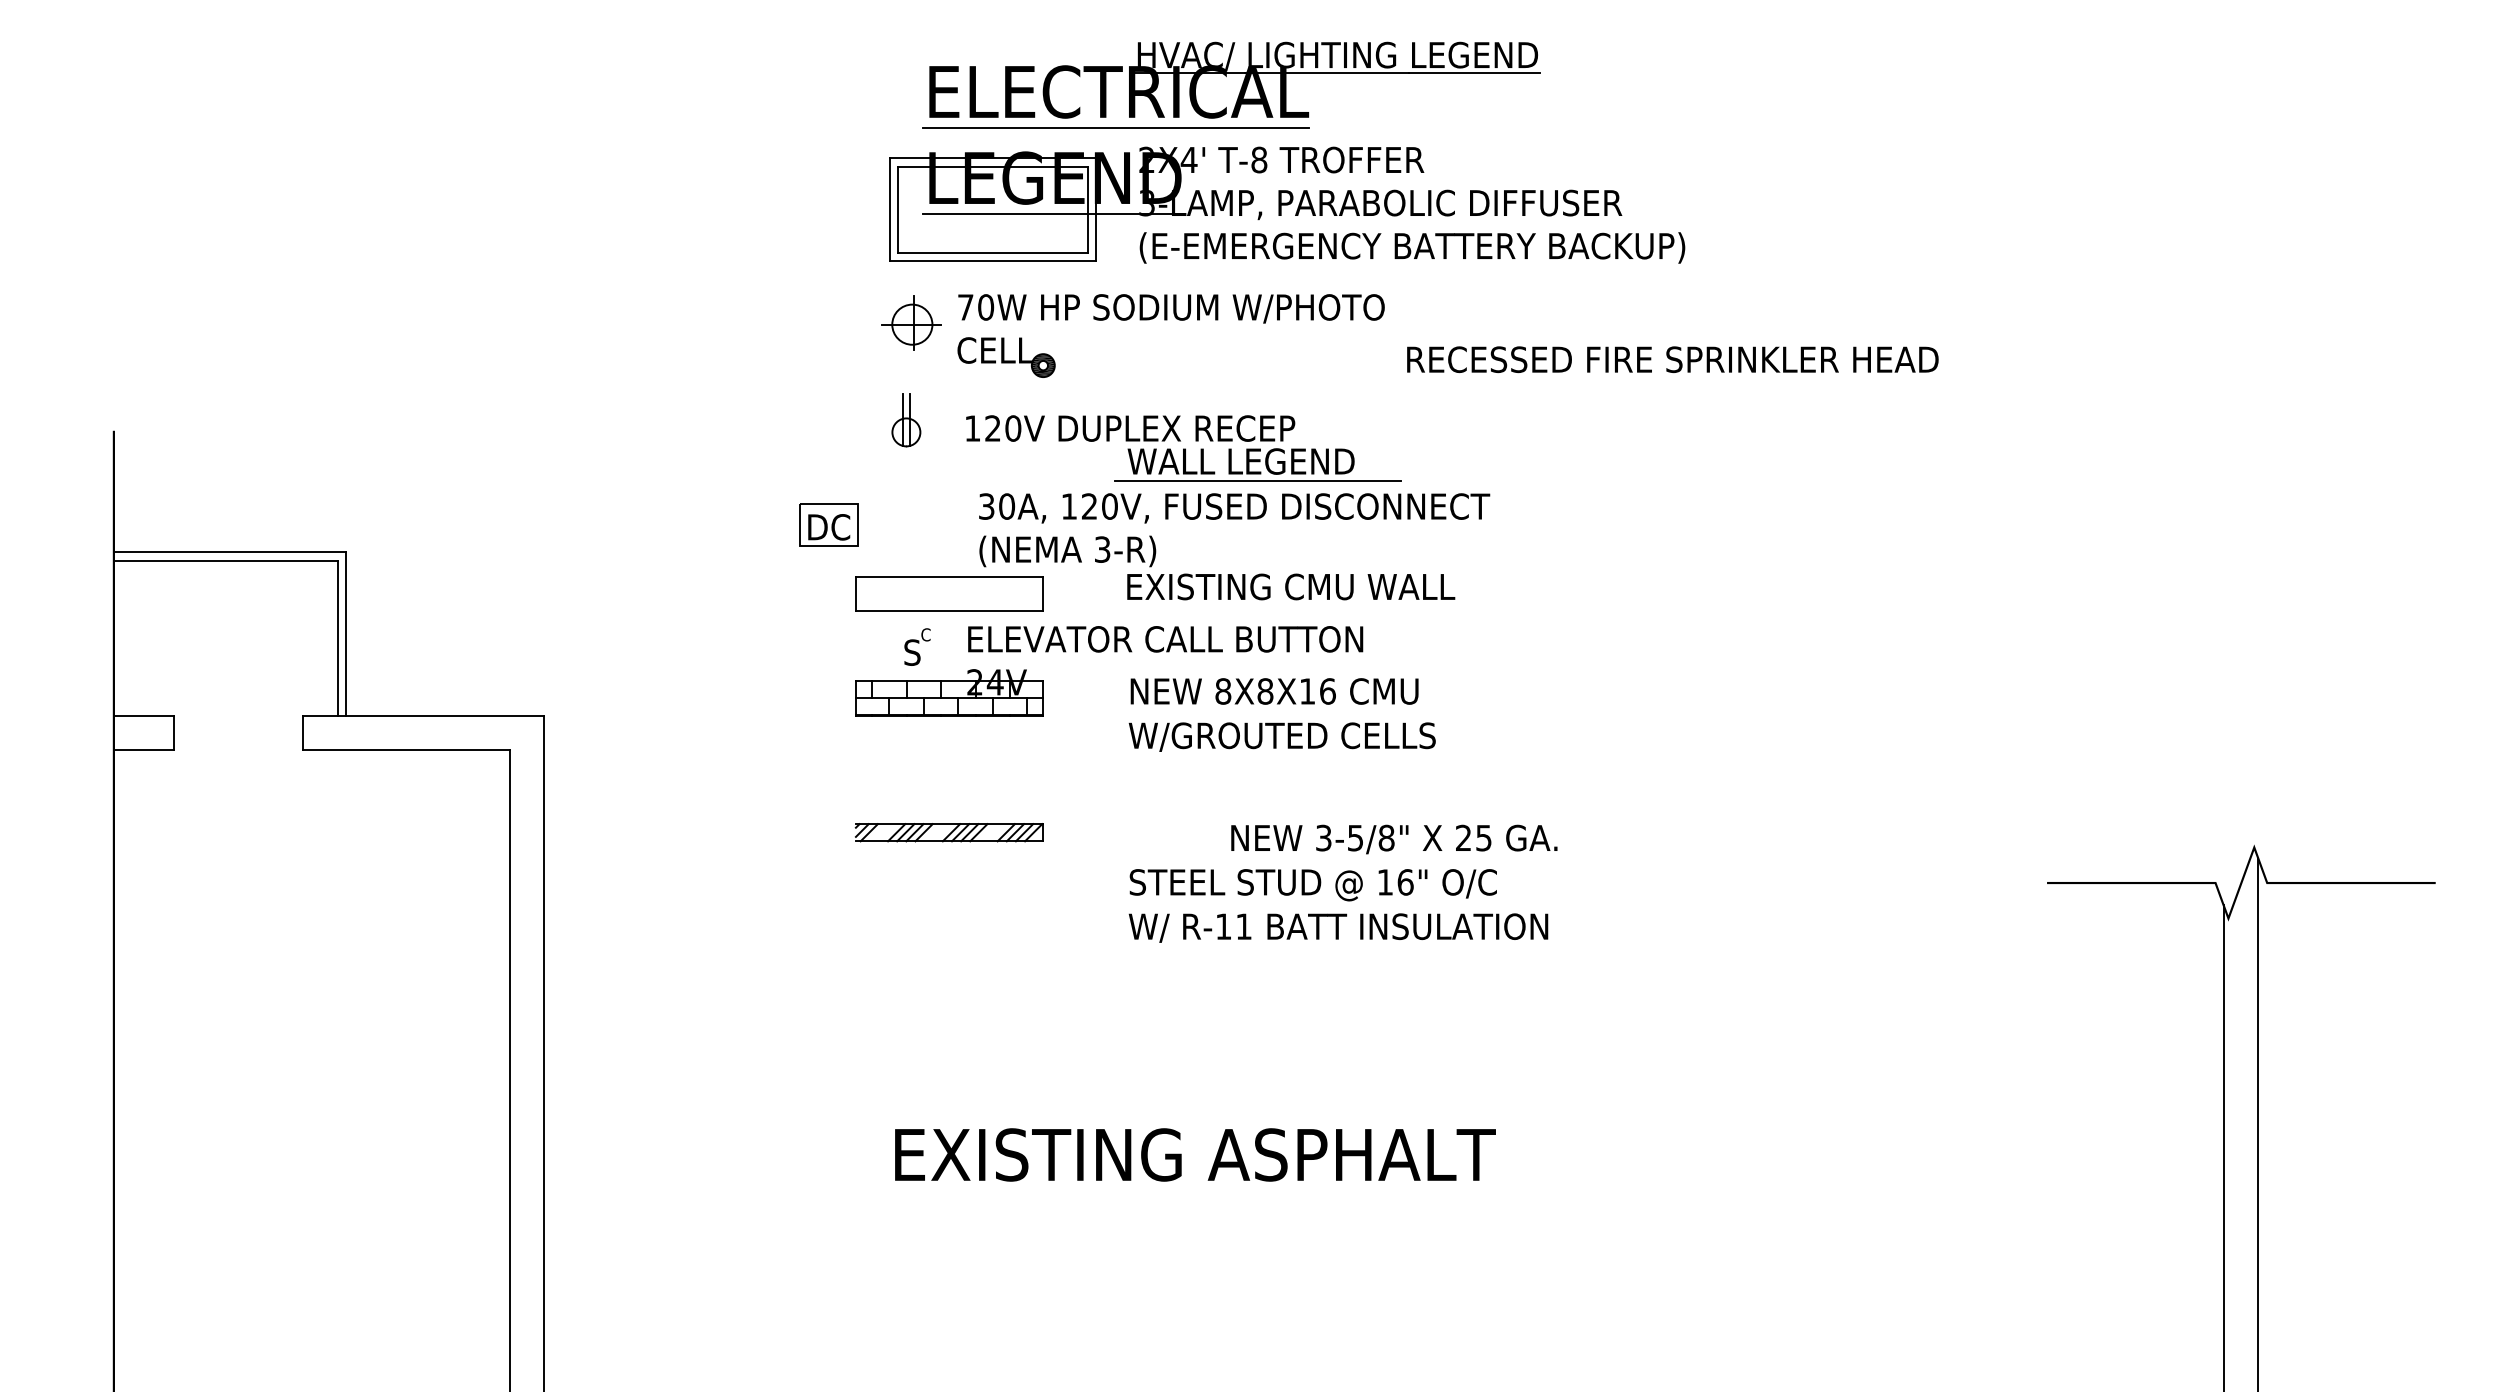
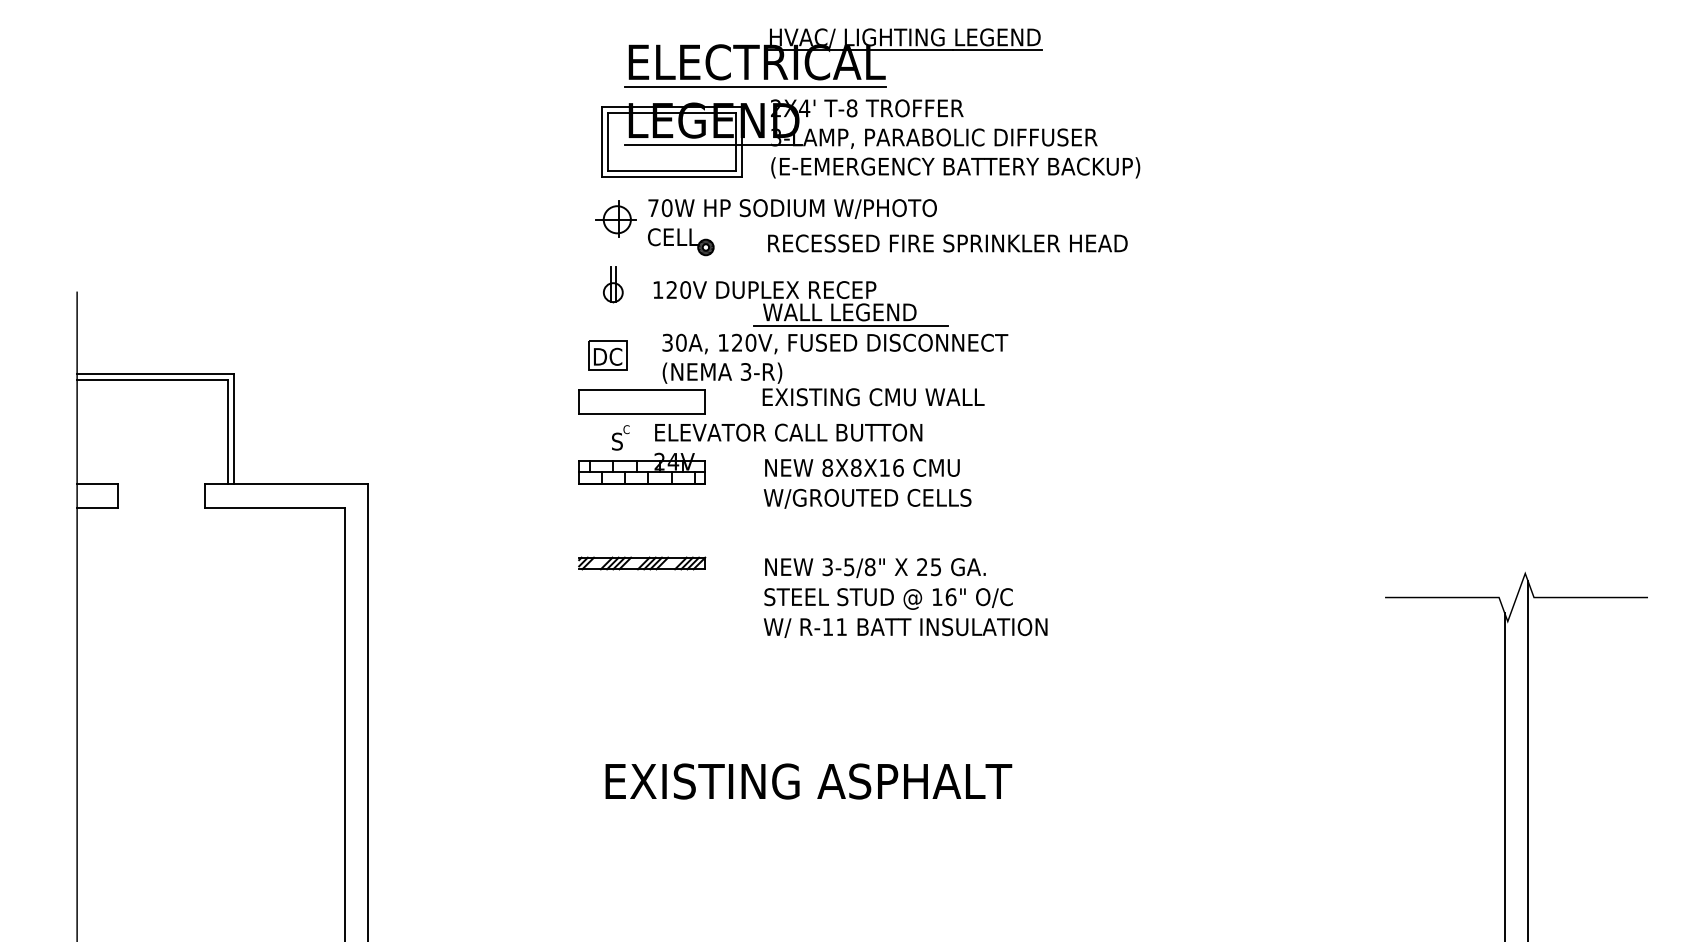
text: (1672, 359) -> (947, 243), moved
part: (828, 525) -> (607, 355), moved
text: (1394, 840) -> (875, 568), moved

